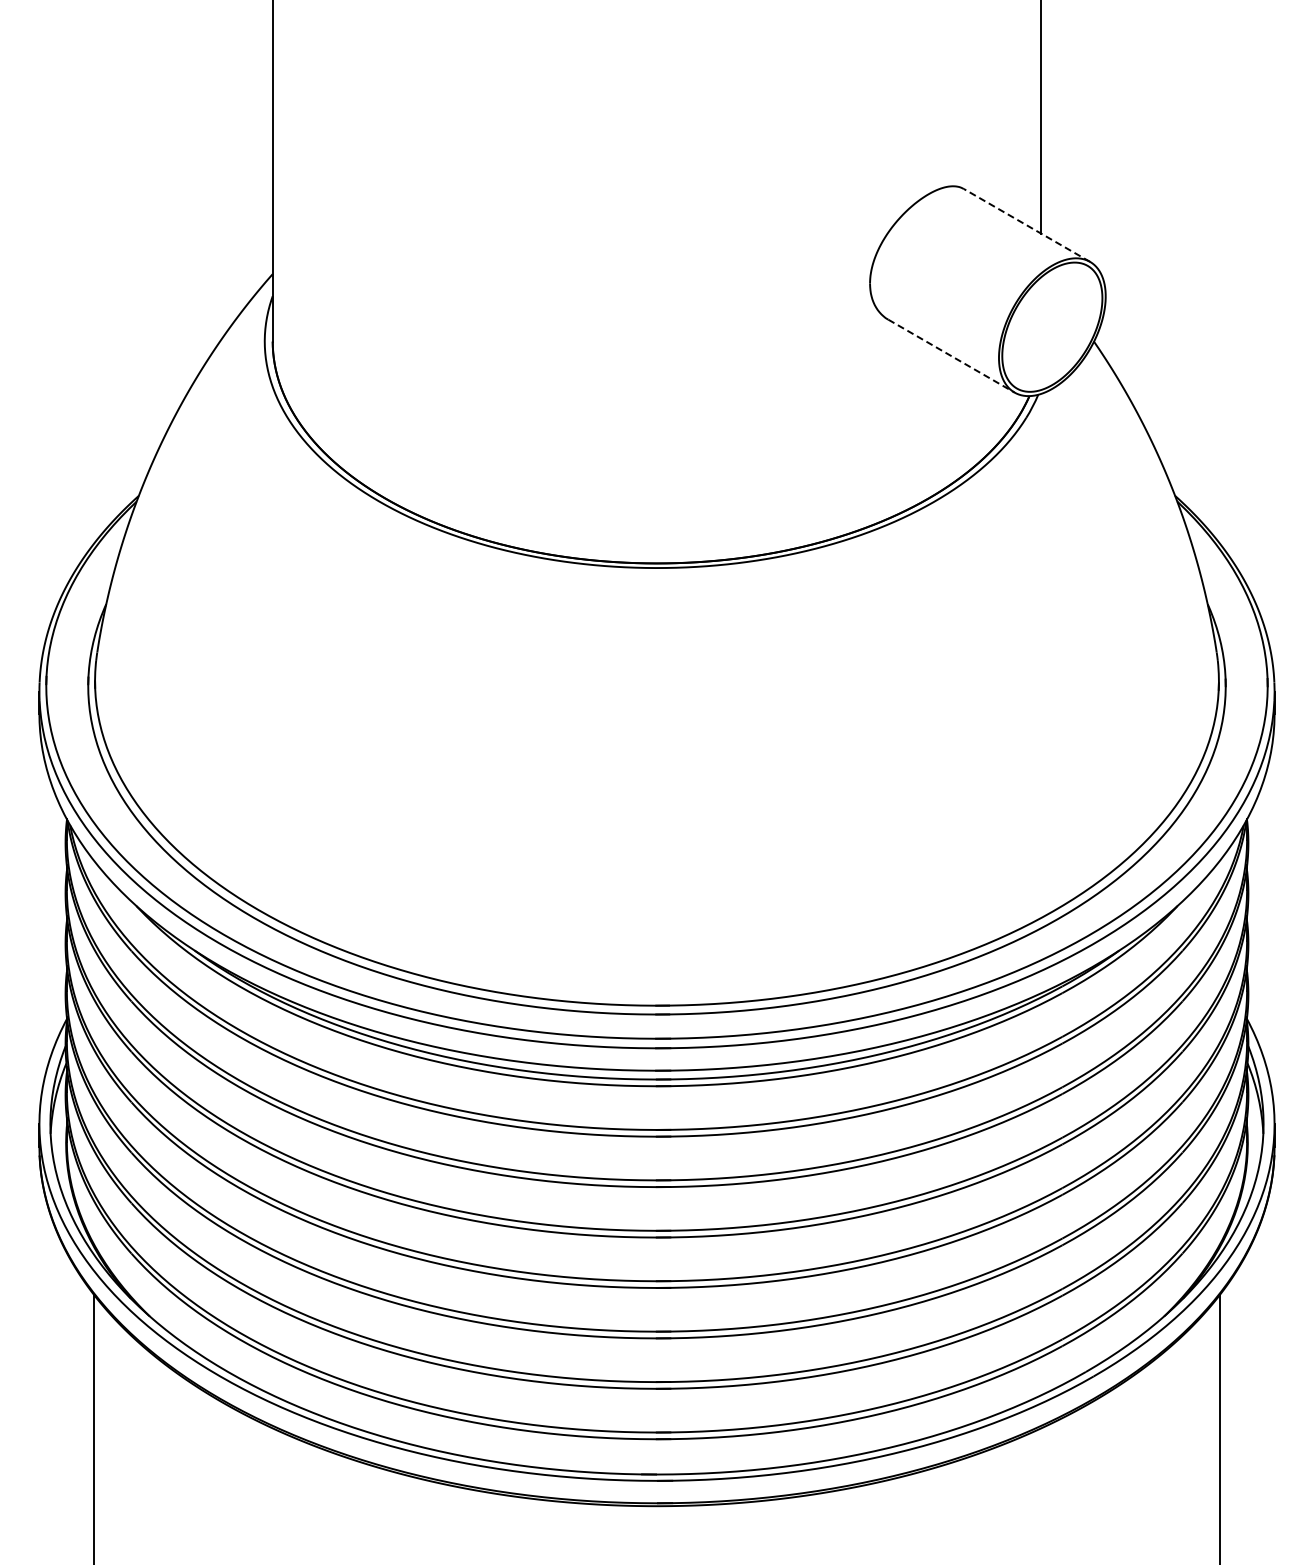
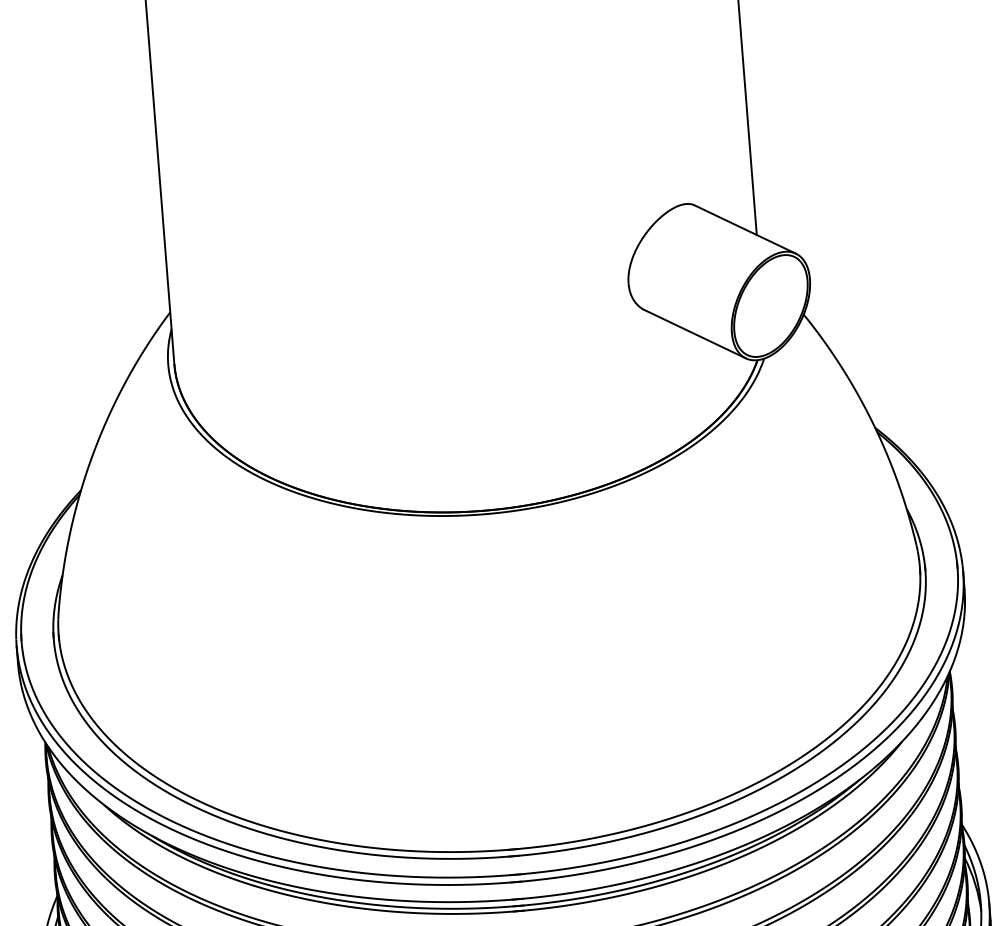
line: (1026, 225) -> (744, 229), dashed -> solid
line: (951, 356) -> (695, 334), dashed -> solid

